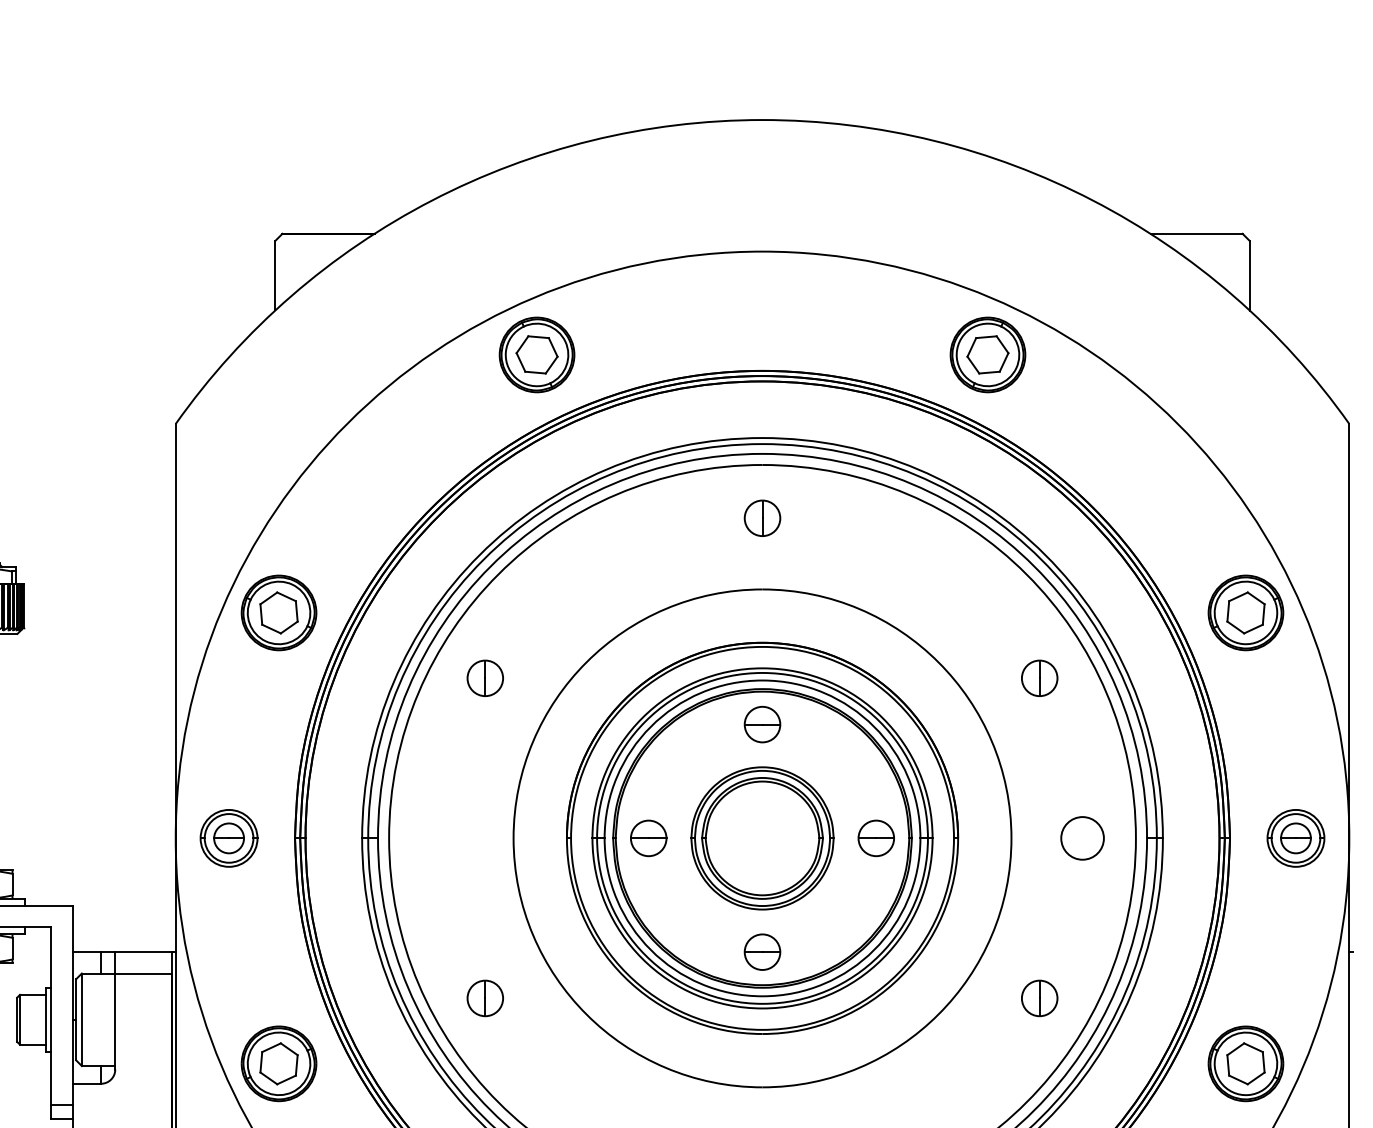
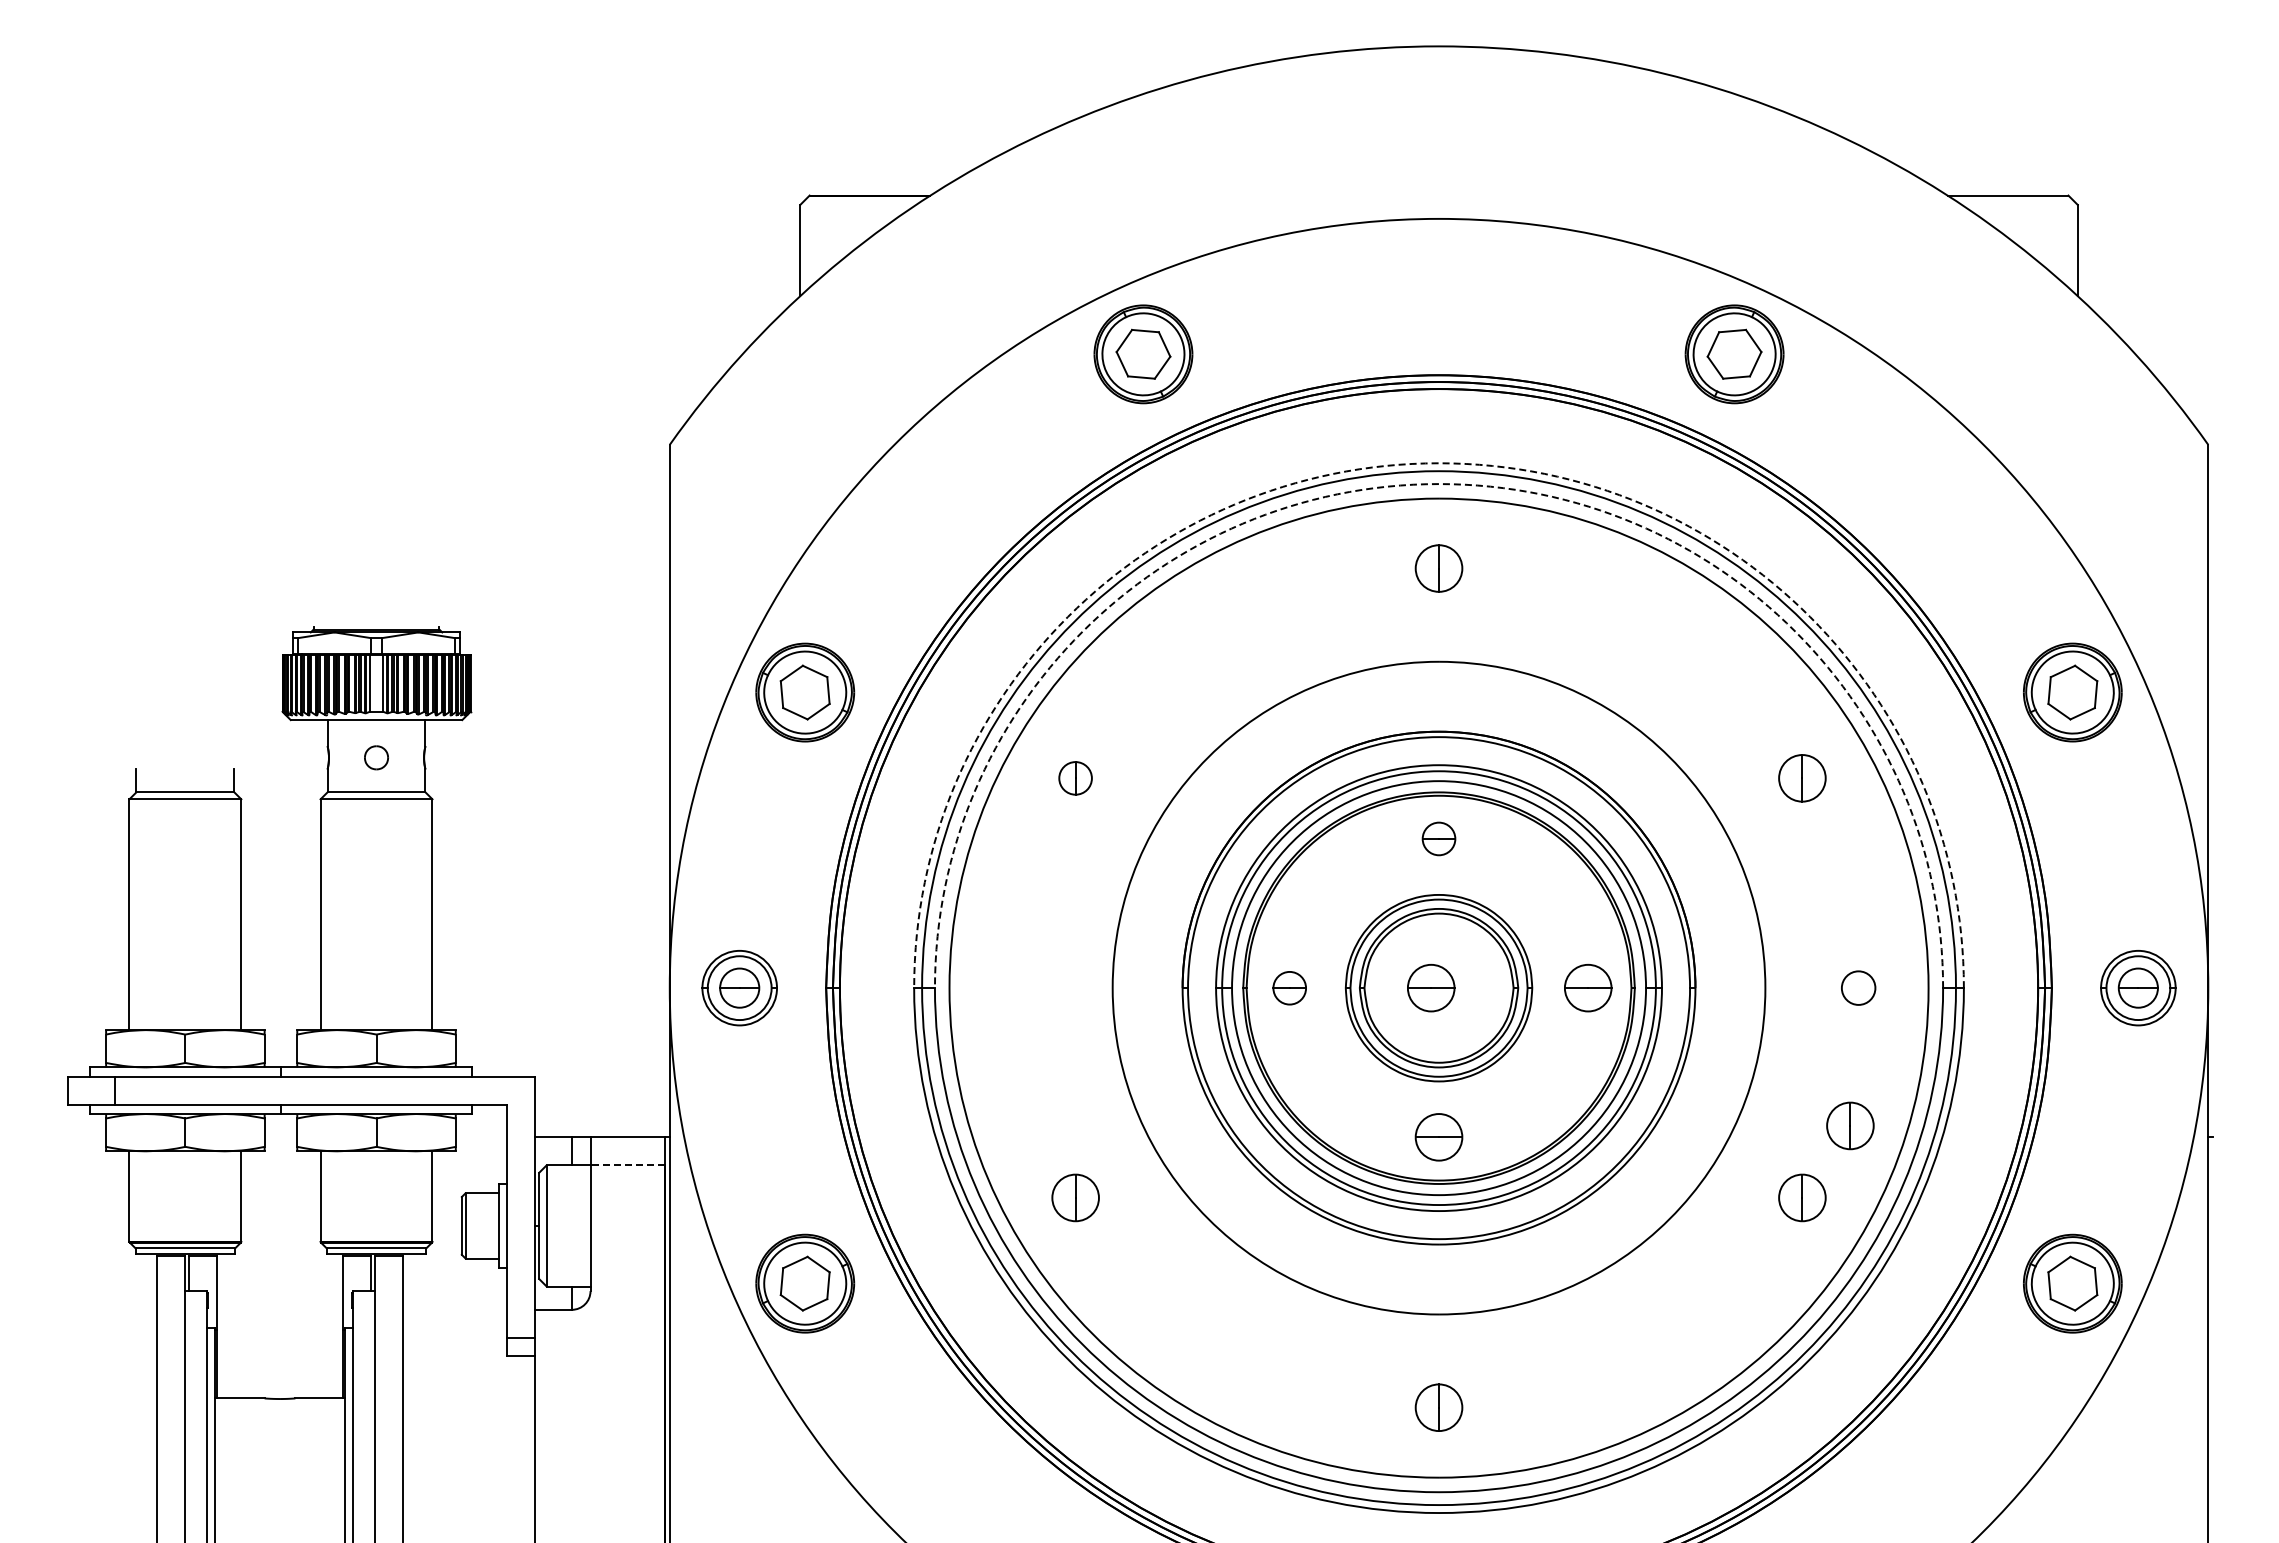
arc: (762, 438) -> (1439, 463), solid -> dashed
arc: (762, 454) -> (1439, 484), solid -> dashed
part: (485, 678) -> (1075, 778), size x0.7
part: (762, 724) -> (1438, 838), size x0.7
part: (648, 838) -> (1289, 988), size x0.7
part: (756, 838) -> (1431, 988), added
circle: (1082, 838) -> (1858, 988), size x0.6
part: (1076, 943) -> (1850, 1125), added
line: (143, 973) -> (627, 1165), solid -> dashed

